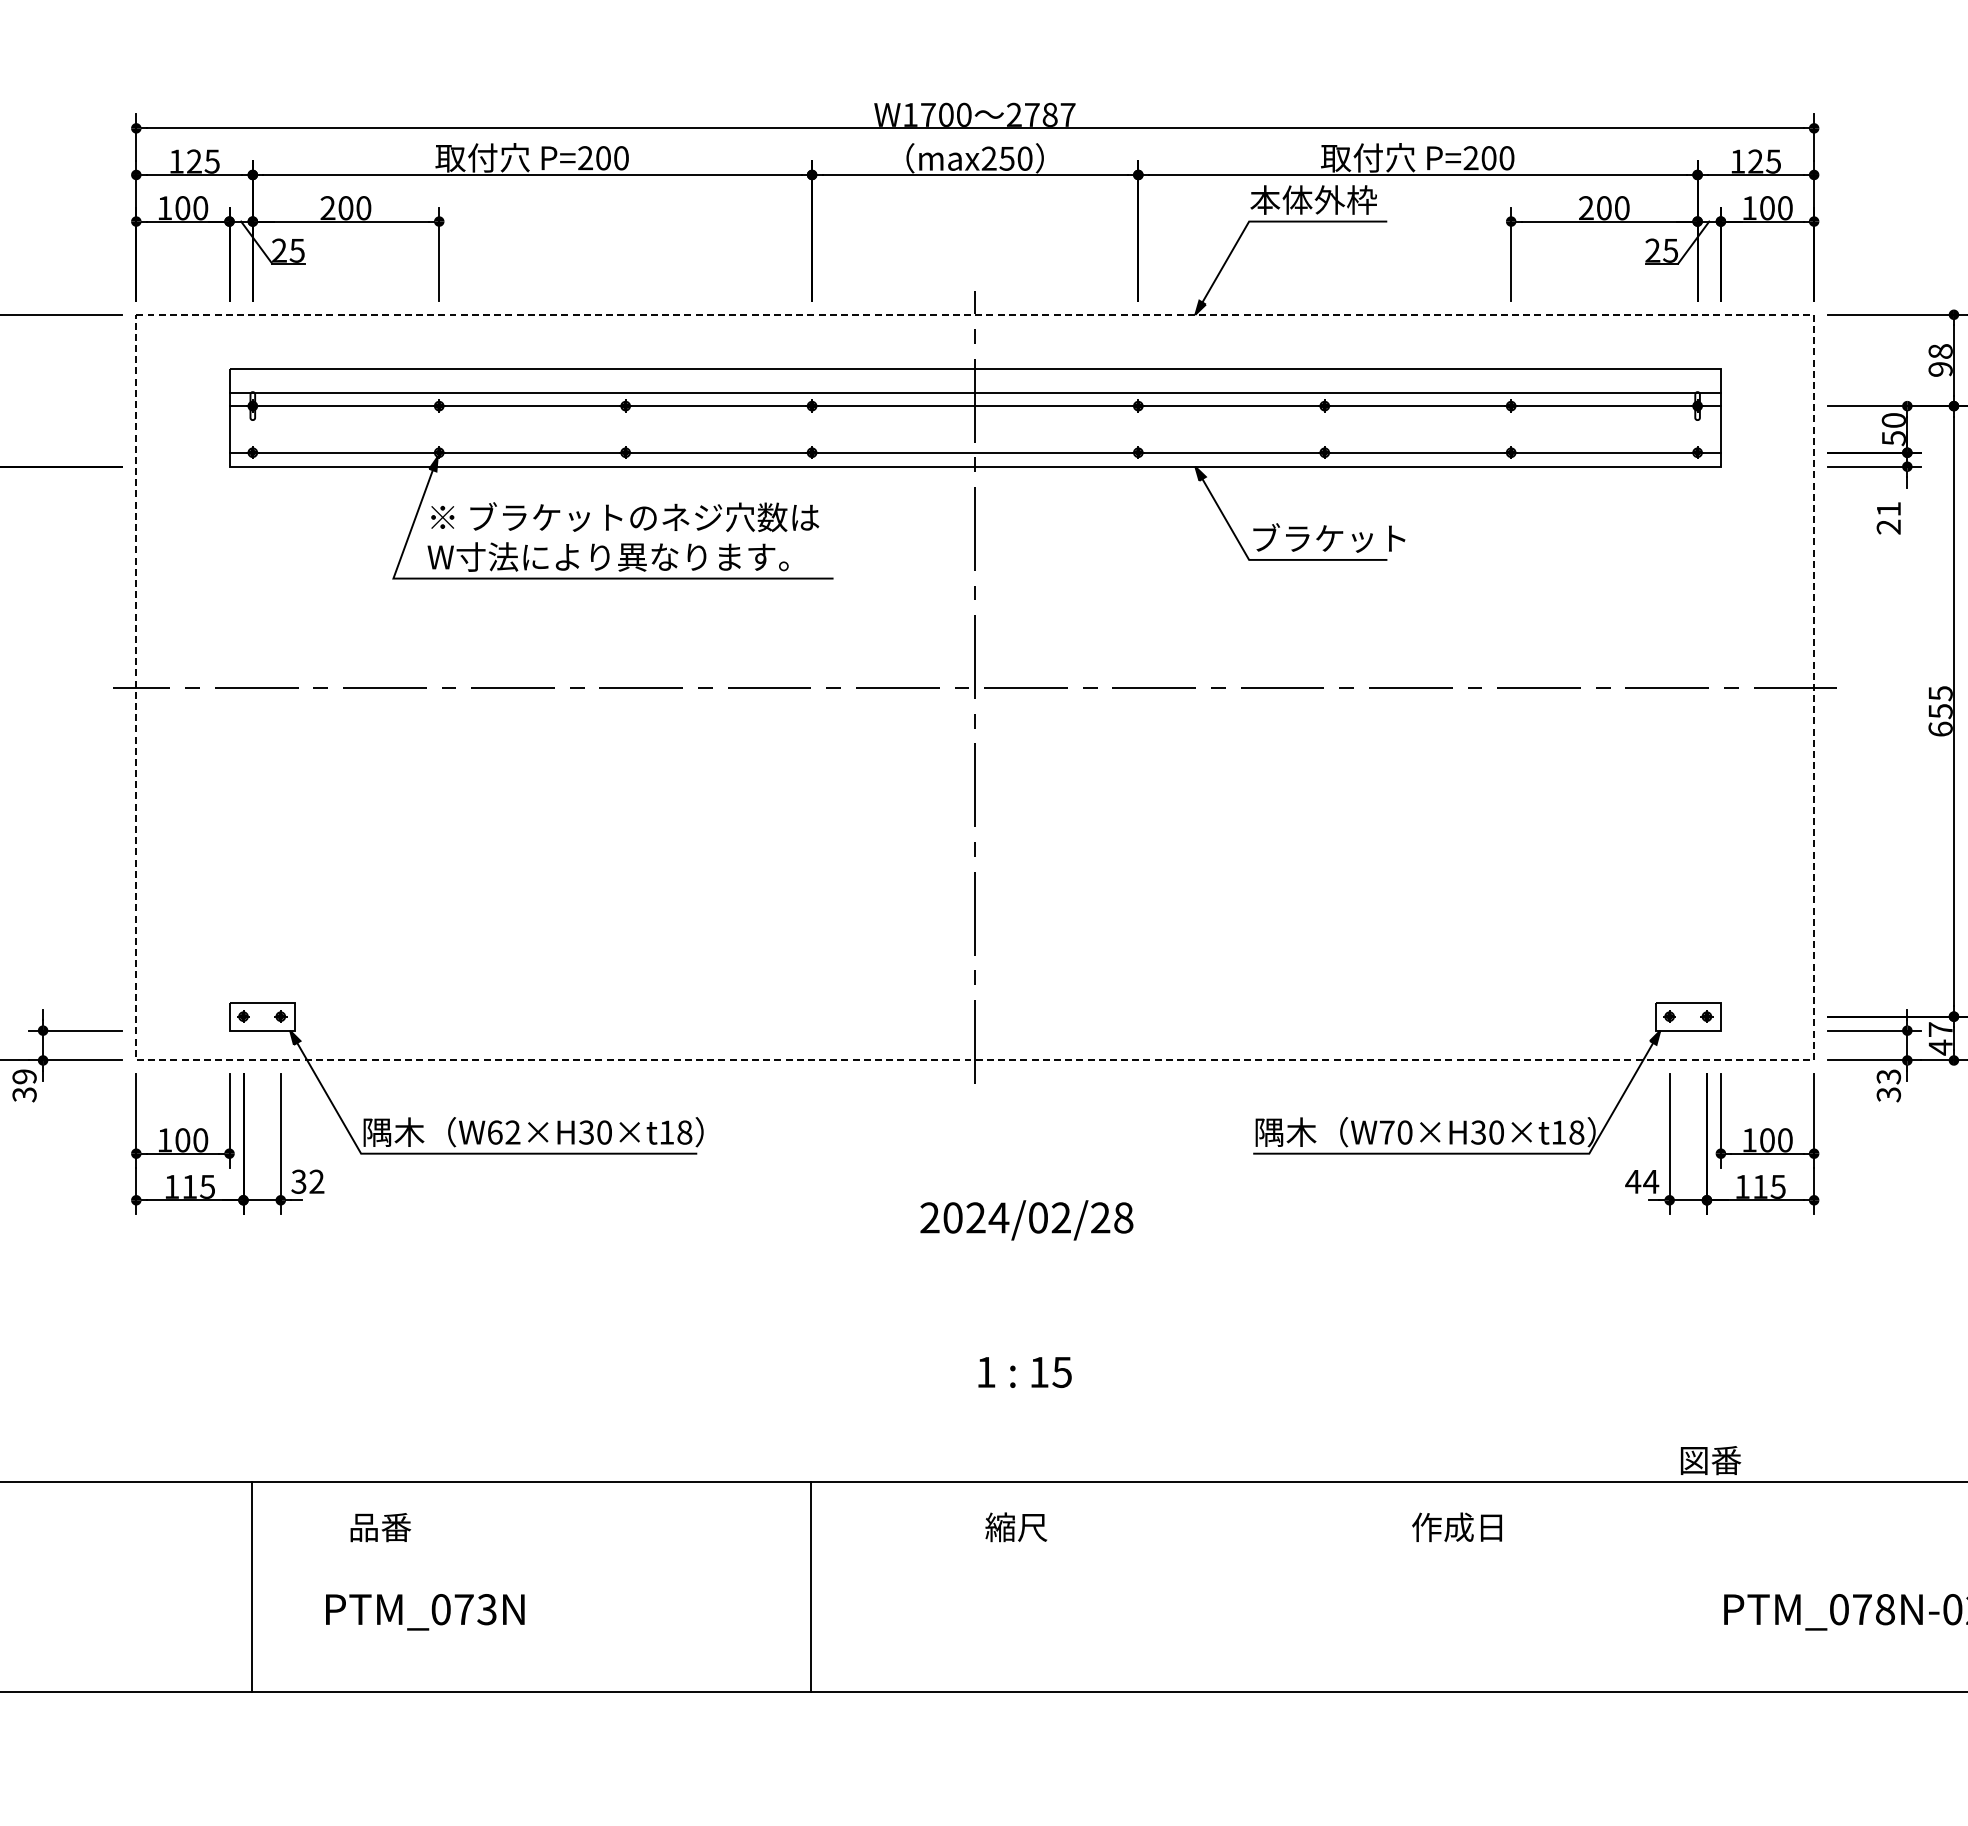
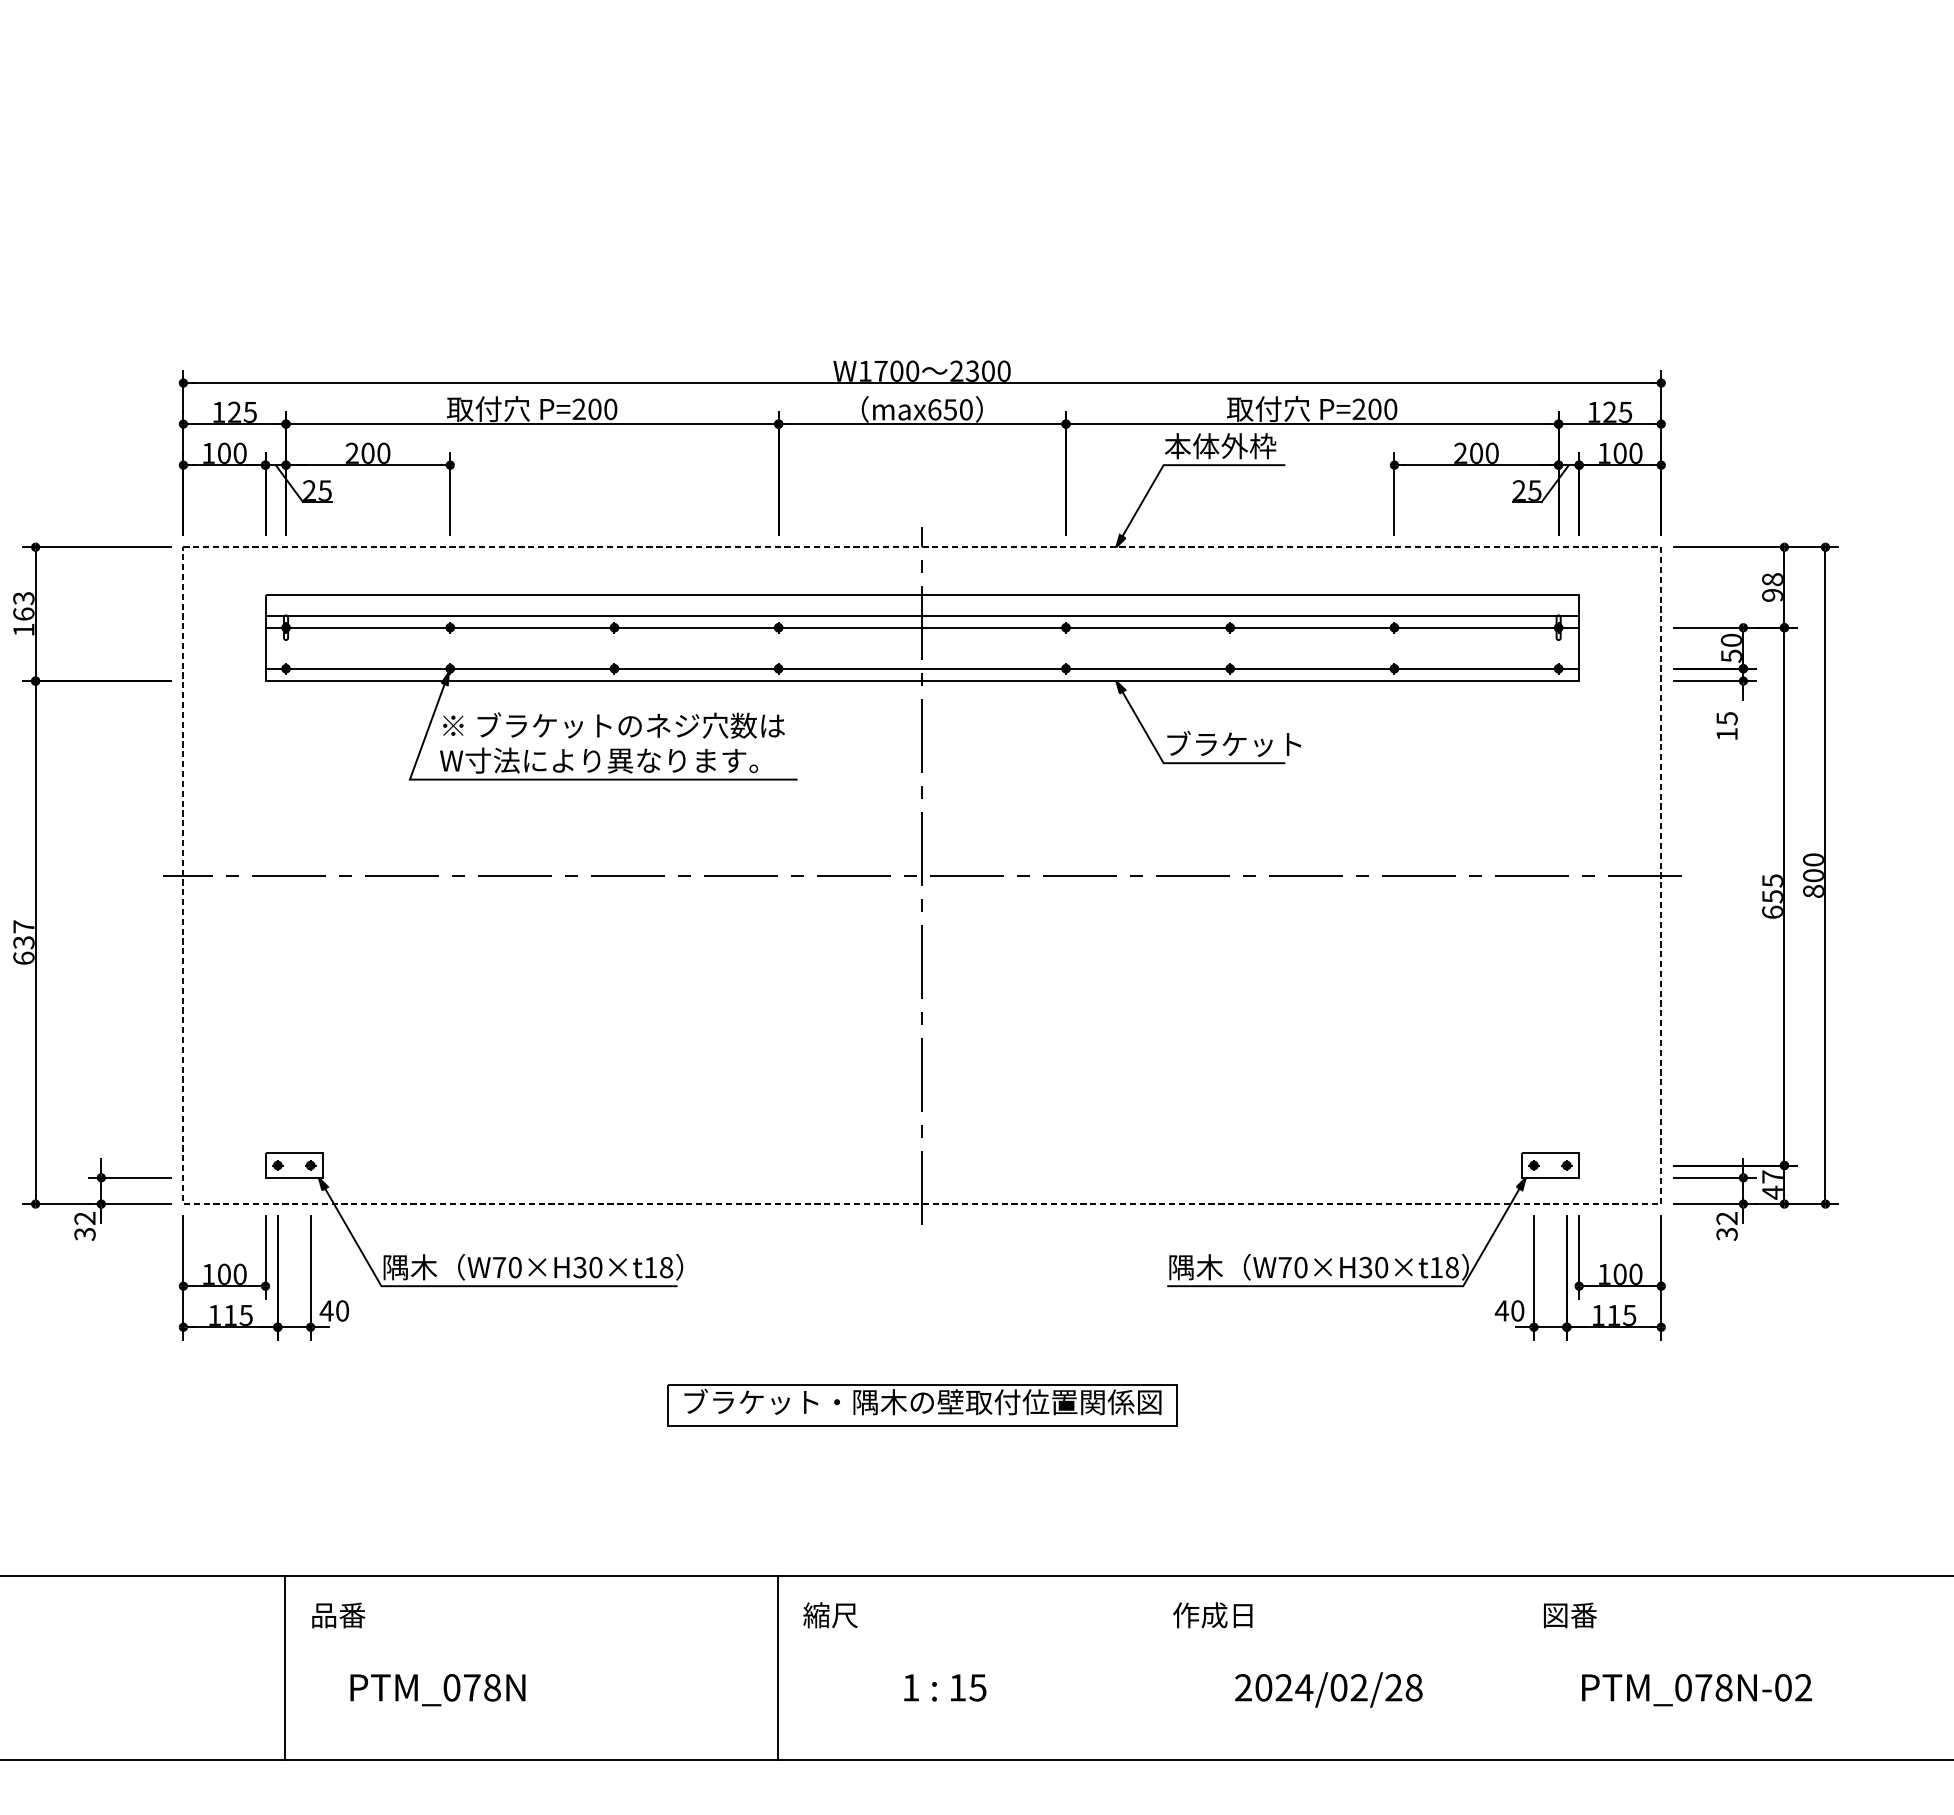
text: (1049, 114) -> (987, 370), 2787 -> 2300
text: (989, 158) -> (934, 409), max250 -> max650
text: (1888, 518) -> (1726, 726), 21 -> 15
text: (24, 1076) -> (84, 1218), 39 -> 32
text: (1888, 1076) -> (1726, 1218), 33 -> 32
text: (504, 1132) -> (507, 1267), W62×H30×t18 -> W70×H30×t18
text: (307, 1181) -> (334, 1310), 32 -> 40
text: (1650, 1181) -> (1517, 1310), 44 -> 40
text: (1026, 1219) -> (1328, 1689), moved
part: (975, 1289) -> (922, 1405), added
text: (1025, 1372) -> (945, 1687), moved
text: (1711, 1460) -> (1570, 1615), moved
text: (380, 1527) -> (338, 1615), moved
text: (1016, 1527) -> (830, 1615), moved
text: (1456, 1527) -> (1212, 1615), moved
text: (486, 1609) -> (491, 1687), PTM_073N -> PTM_078N

